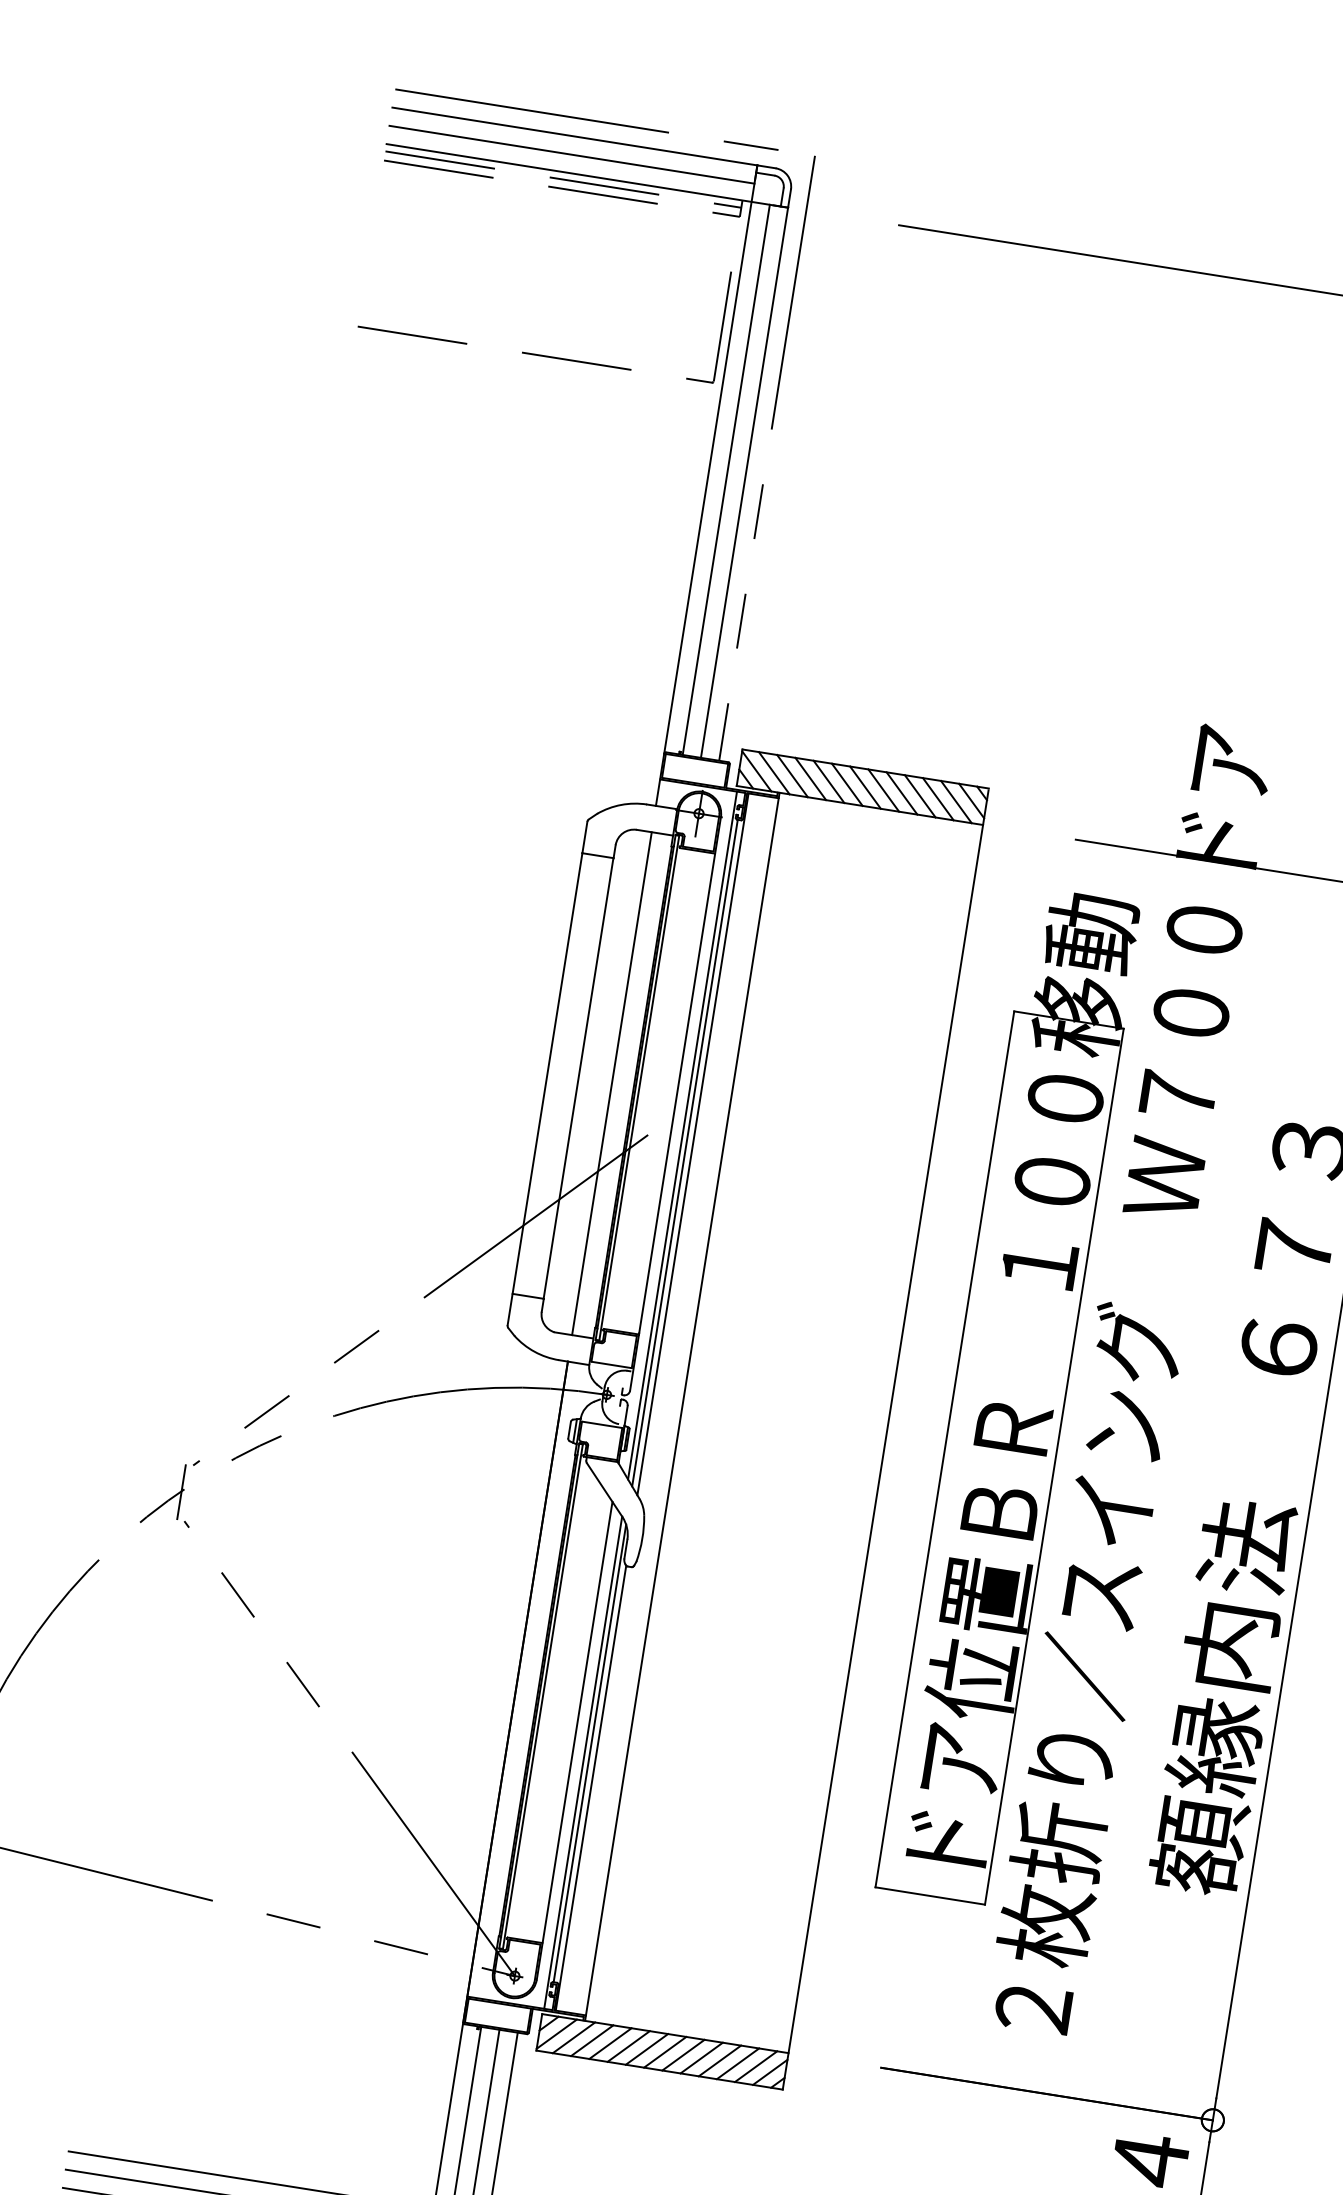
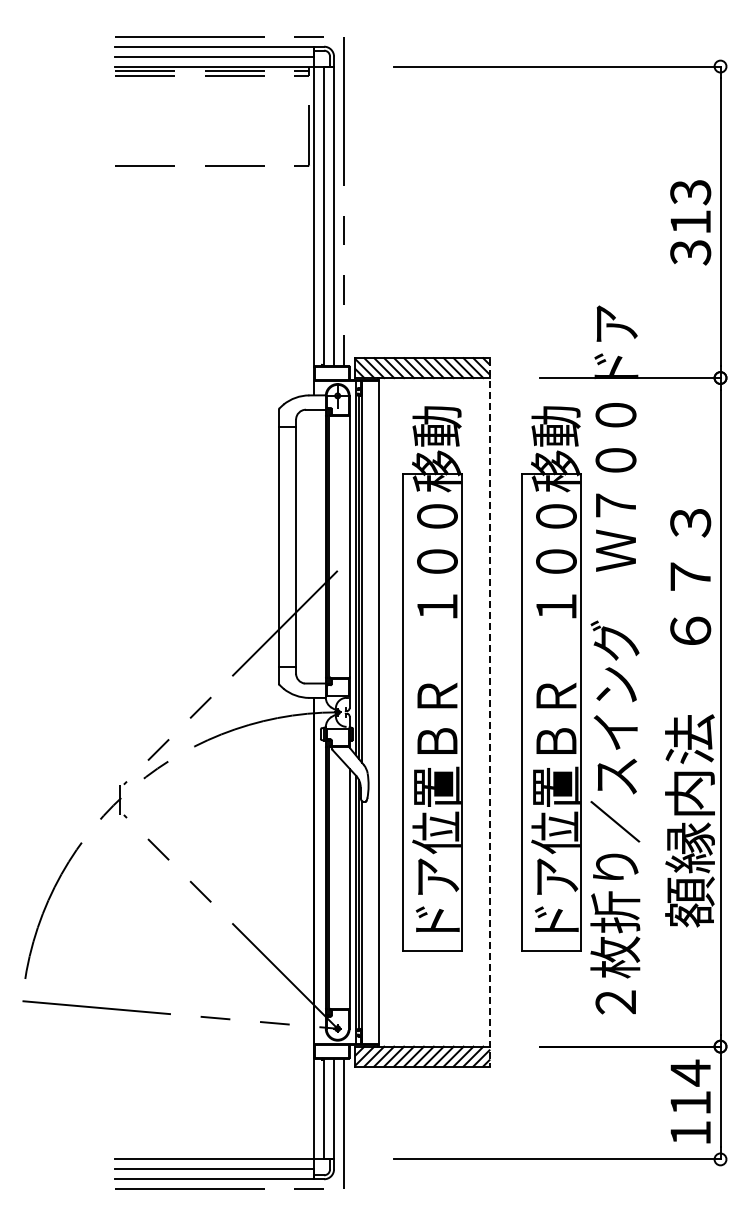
line: (612, 1083) -> (314, 546), removed
part: (790, 1360) -> (432, 678), added
line: (885, 1439) -> (489, 712), solid -> dashed

